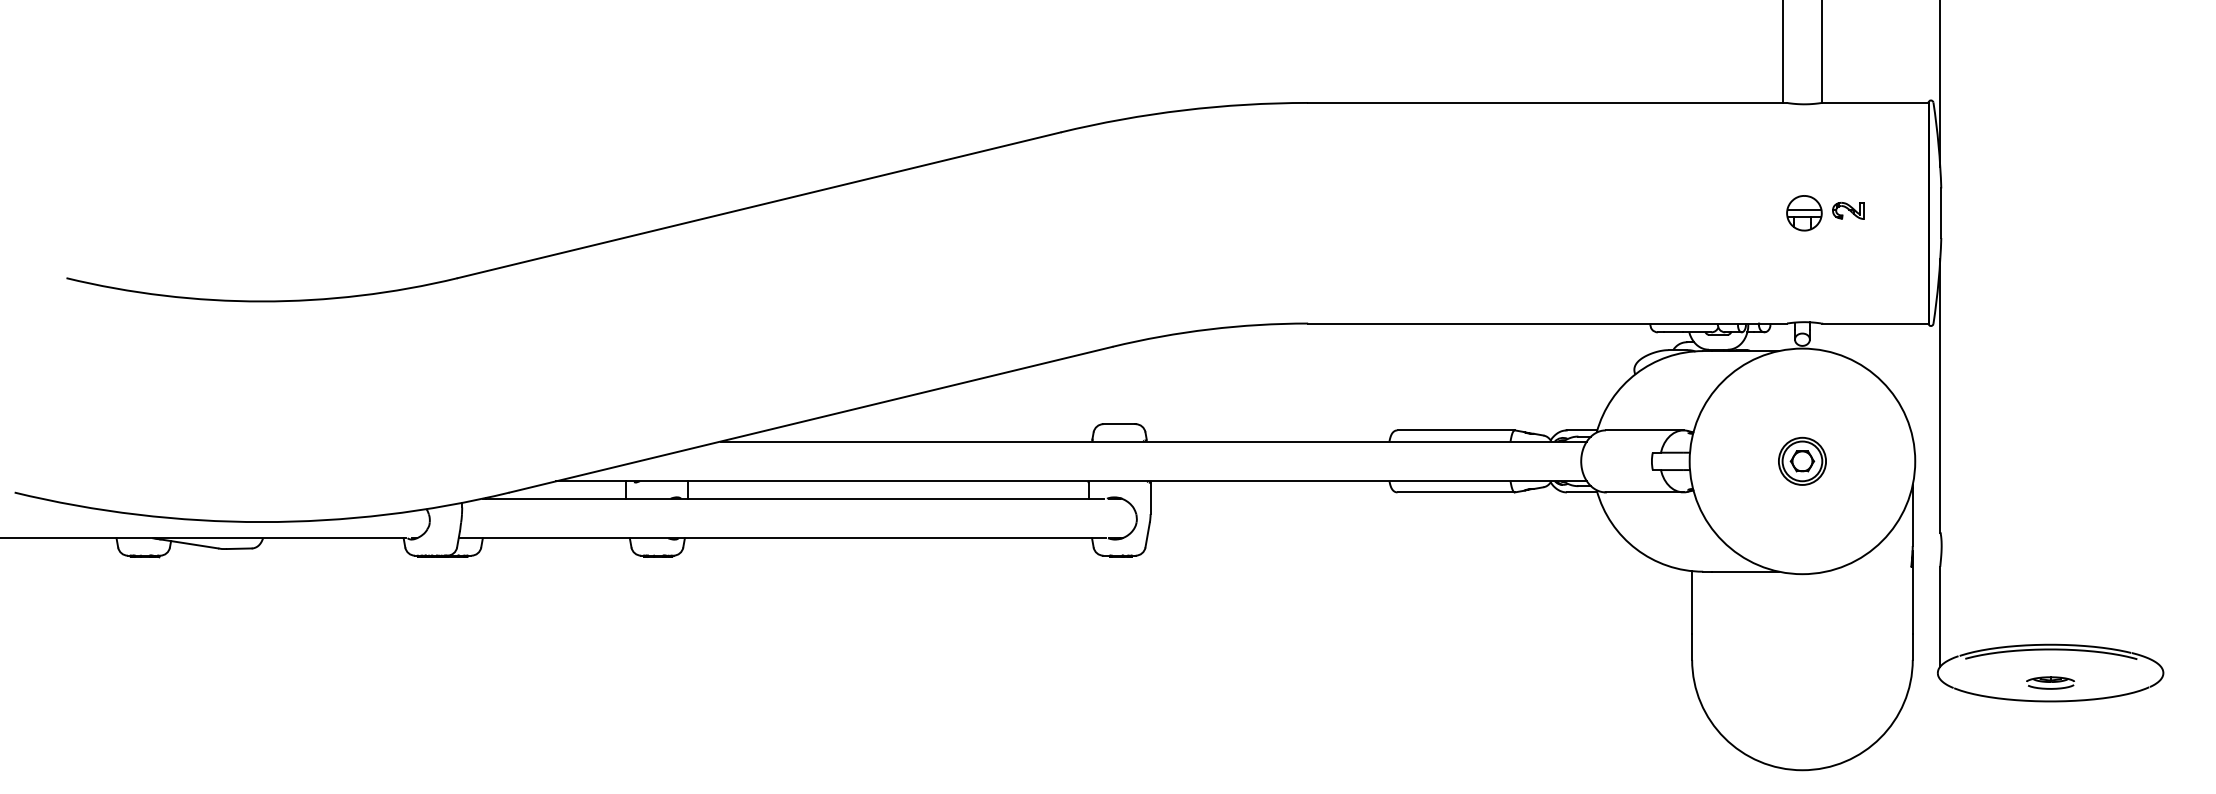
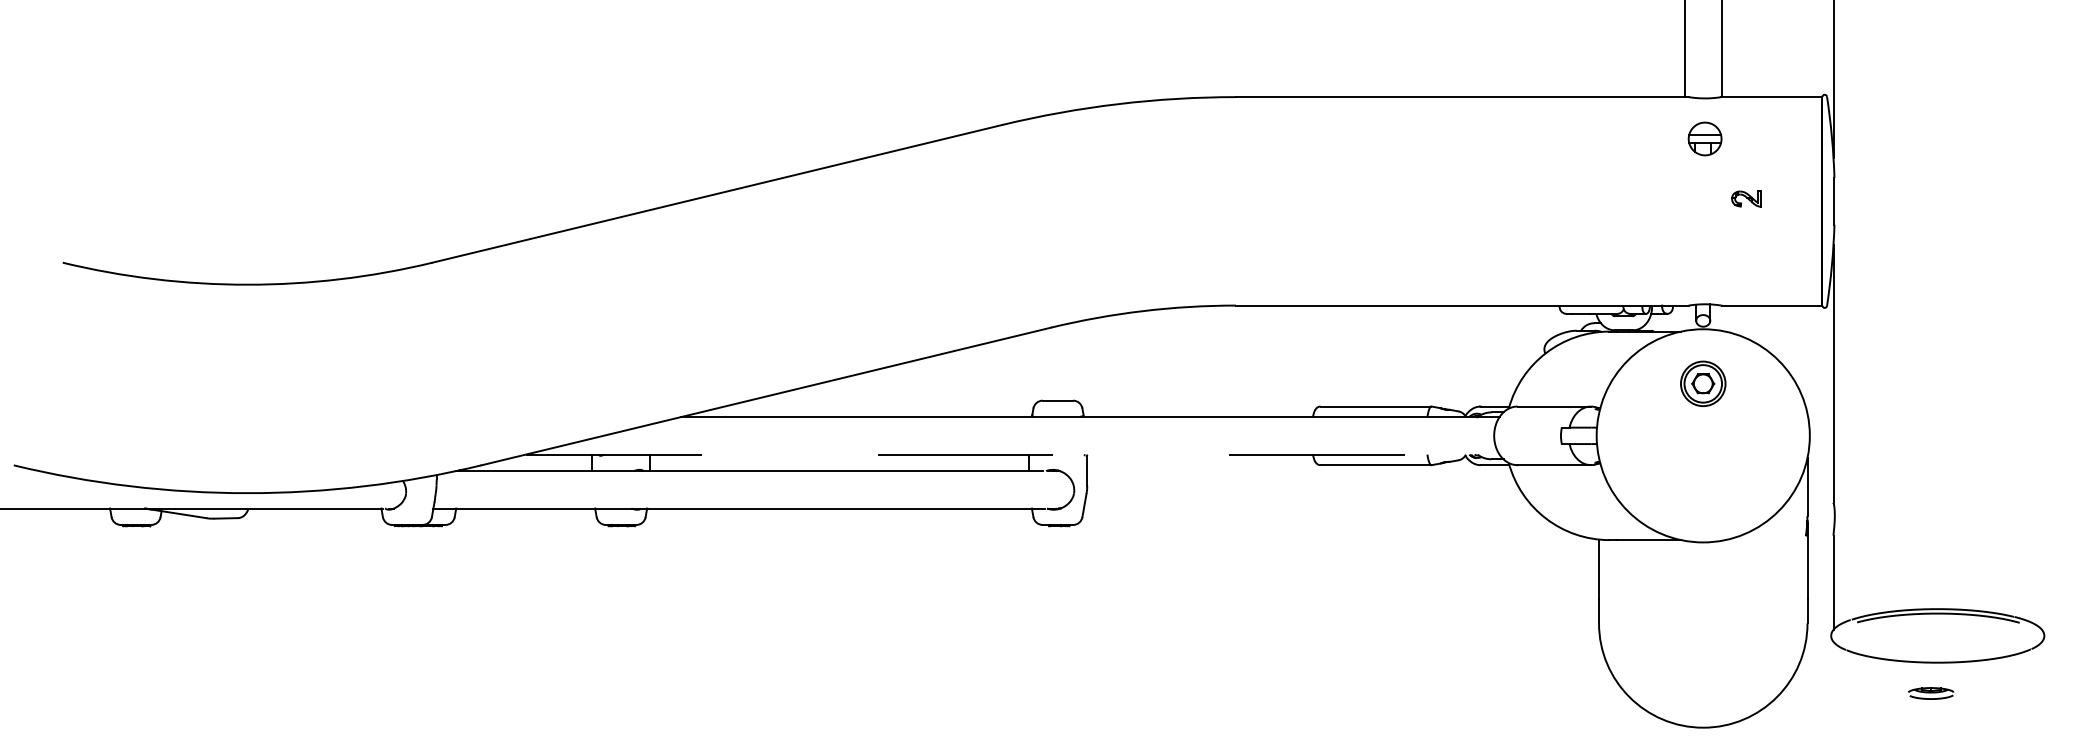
part: (1804, 213) -> (1705, 139), moved
part: (1802, 460) -> (1703, 383), moved
line: (1072, 481) -> (1013, 454), solid -> dashed
part: (2050, 682) -> (1931, 692), moved

